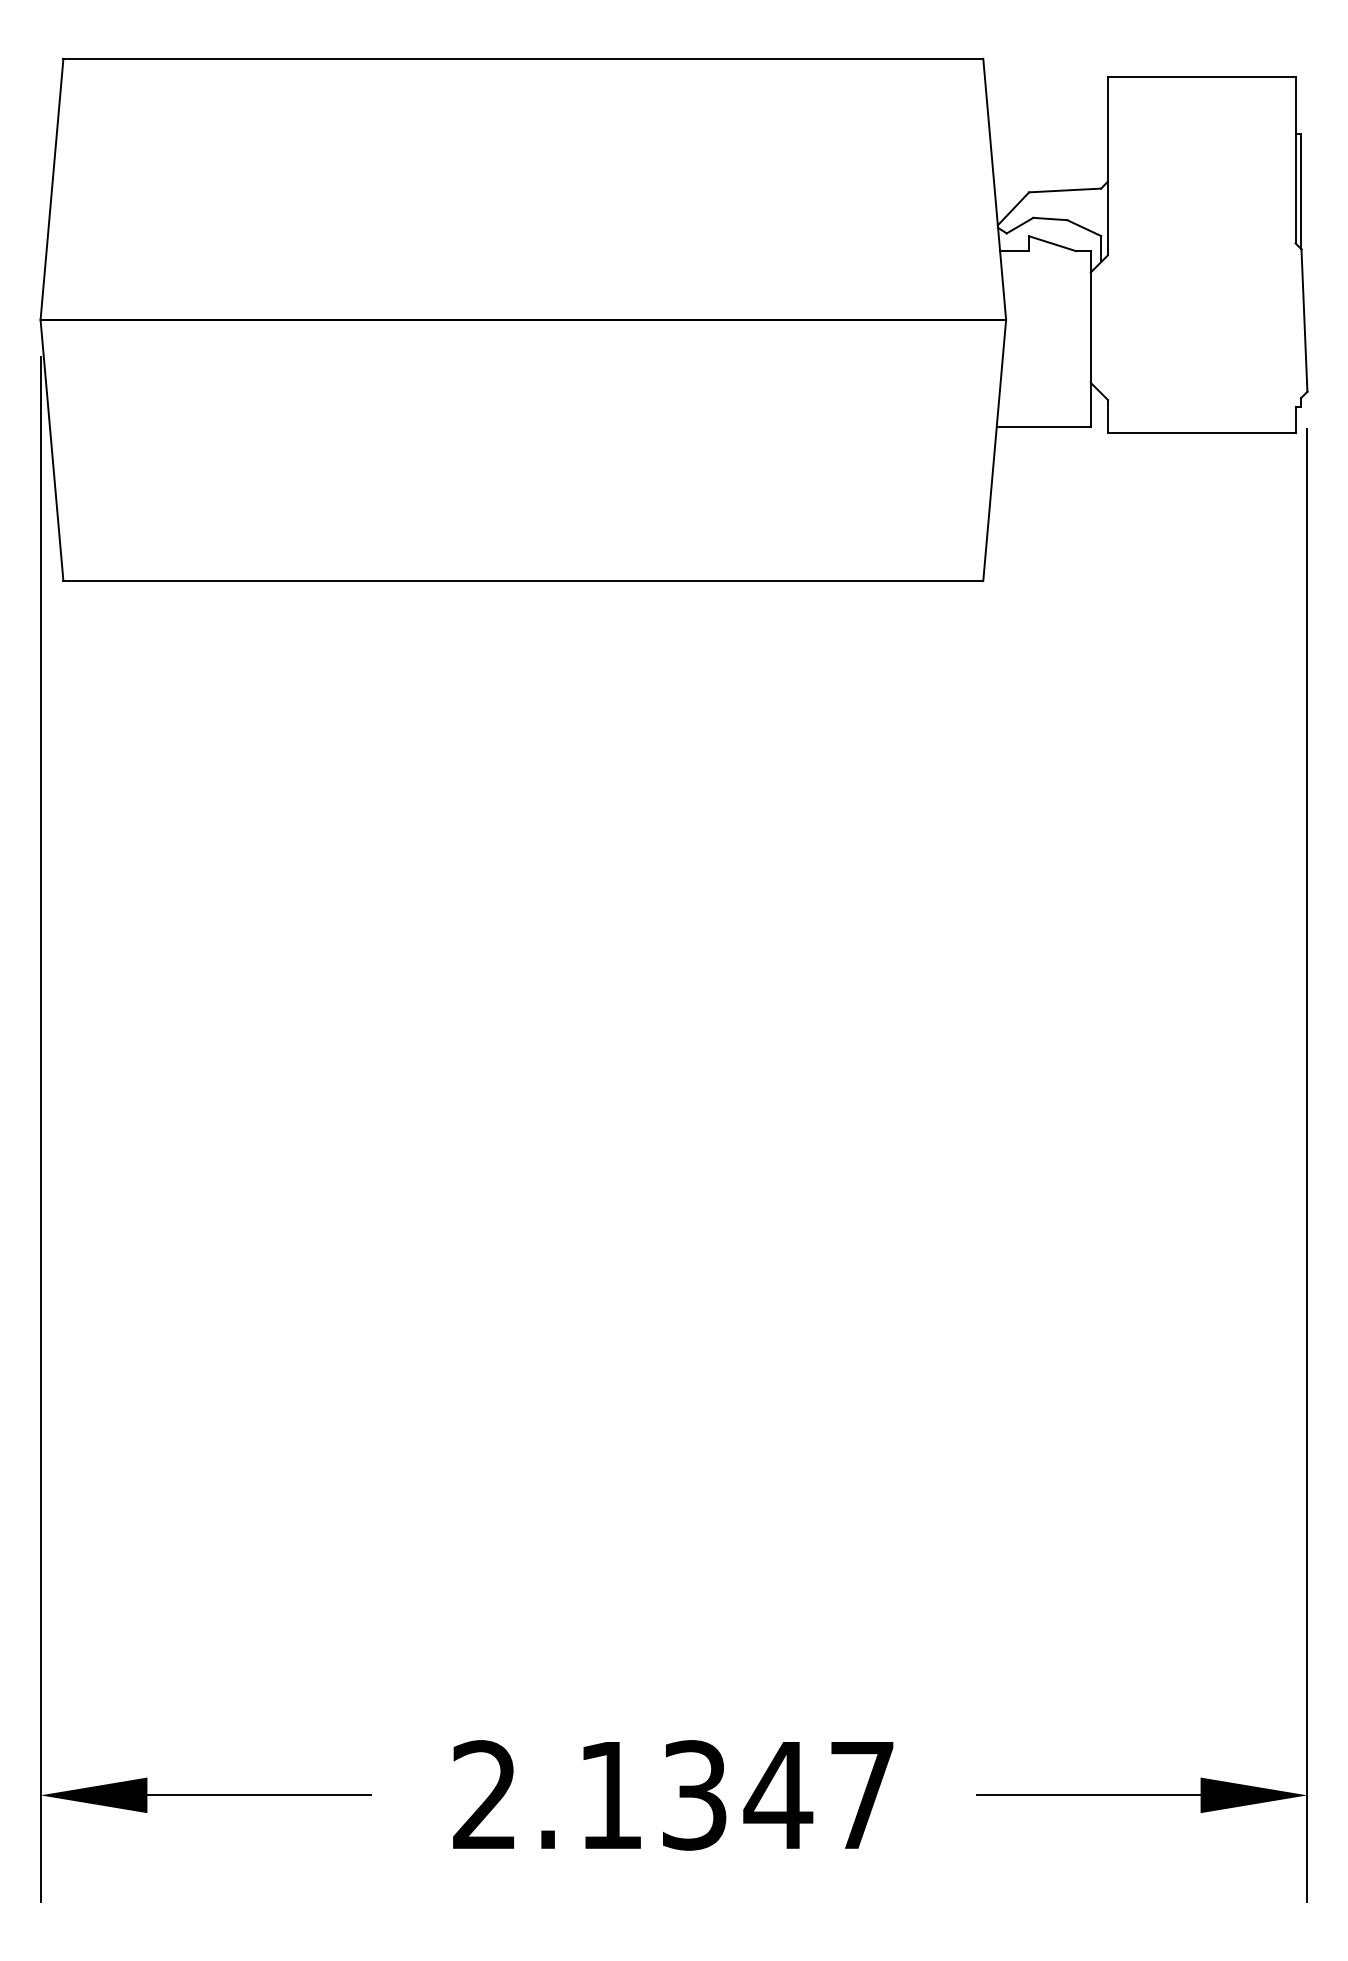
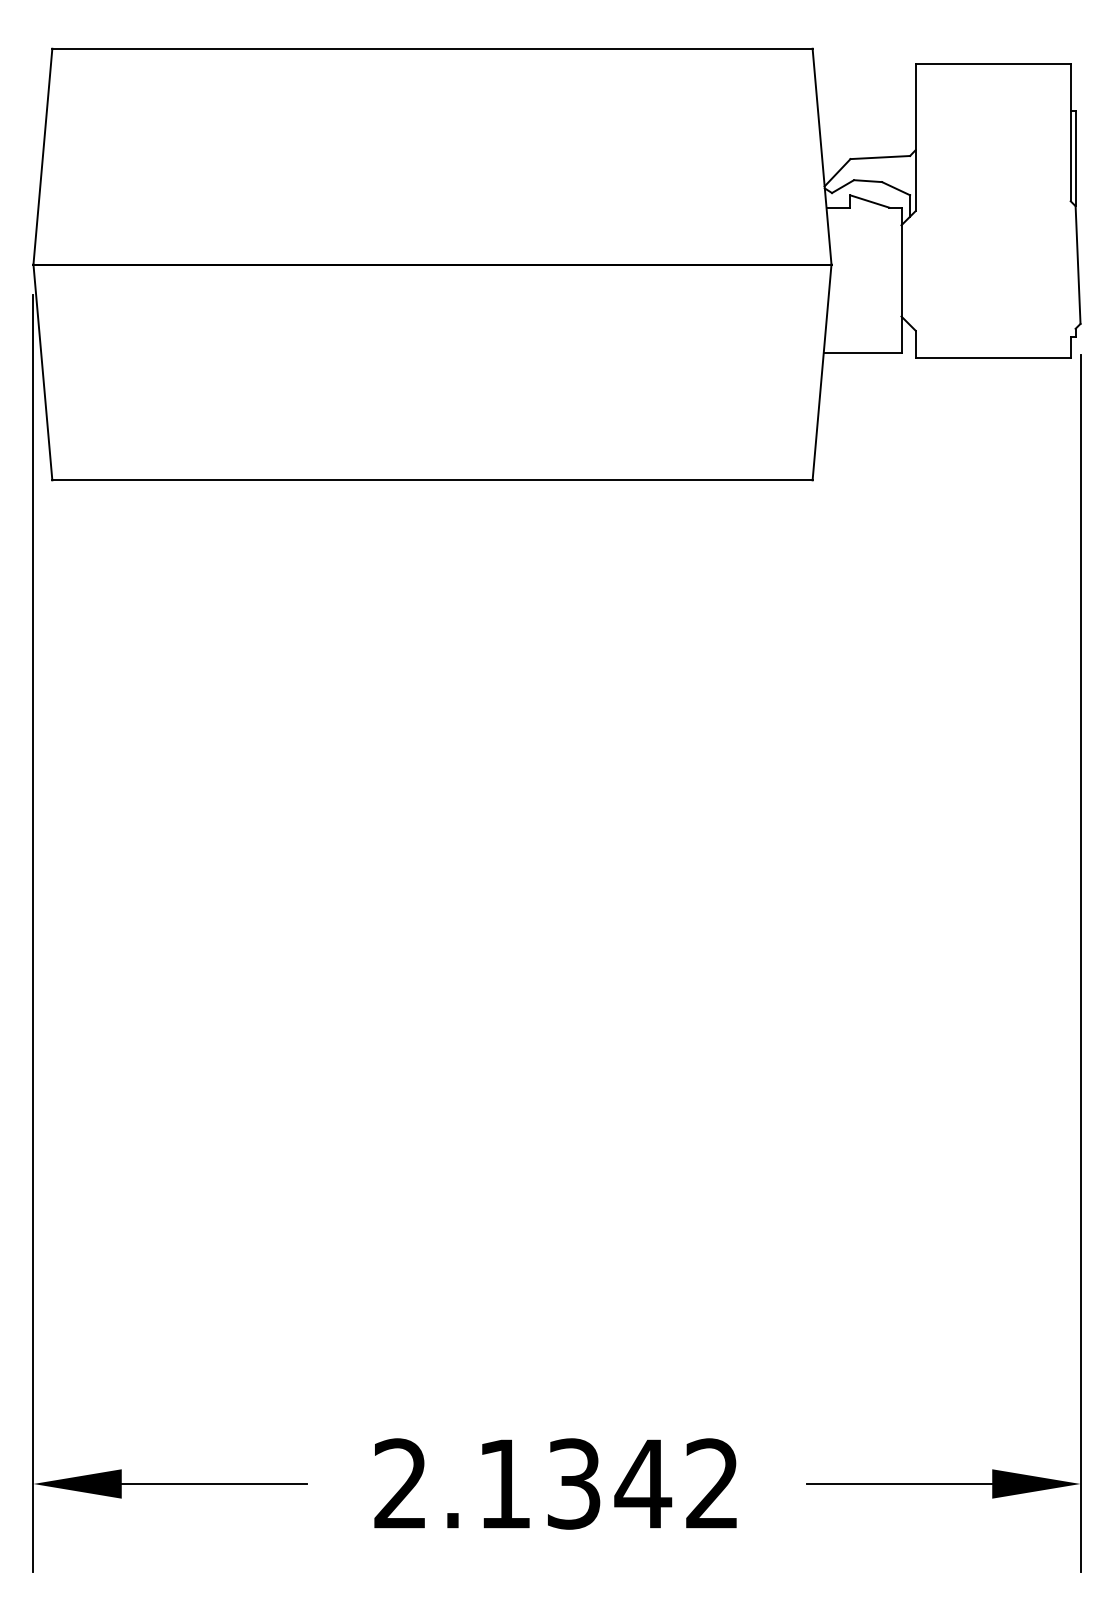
text: (861, 1794) -> (711, 1483), 2.1347 -> 2.1342

